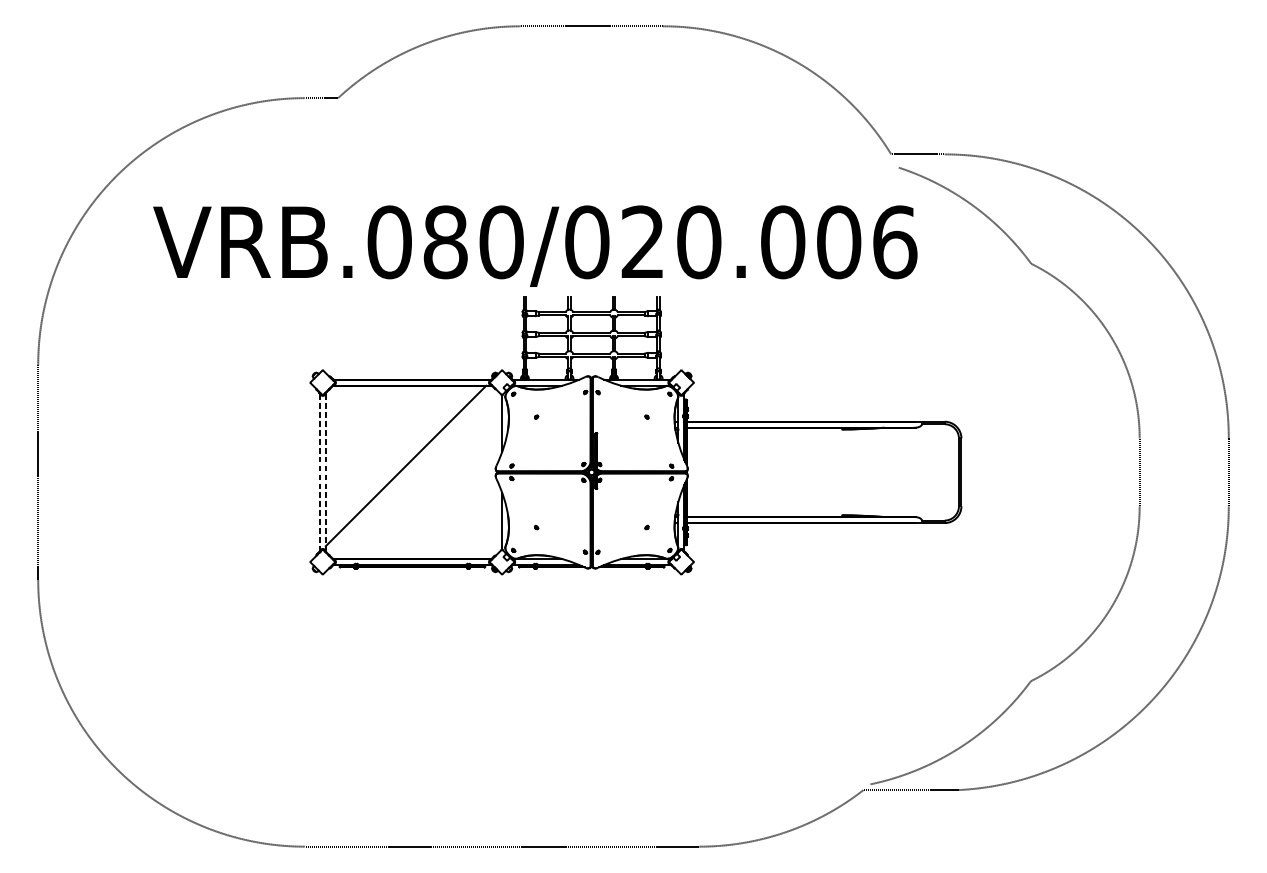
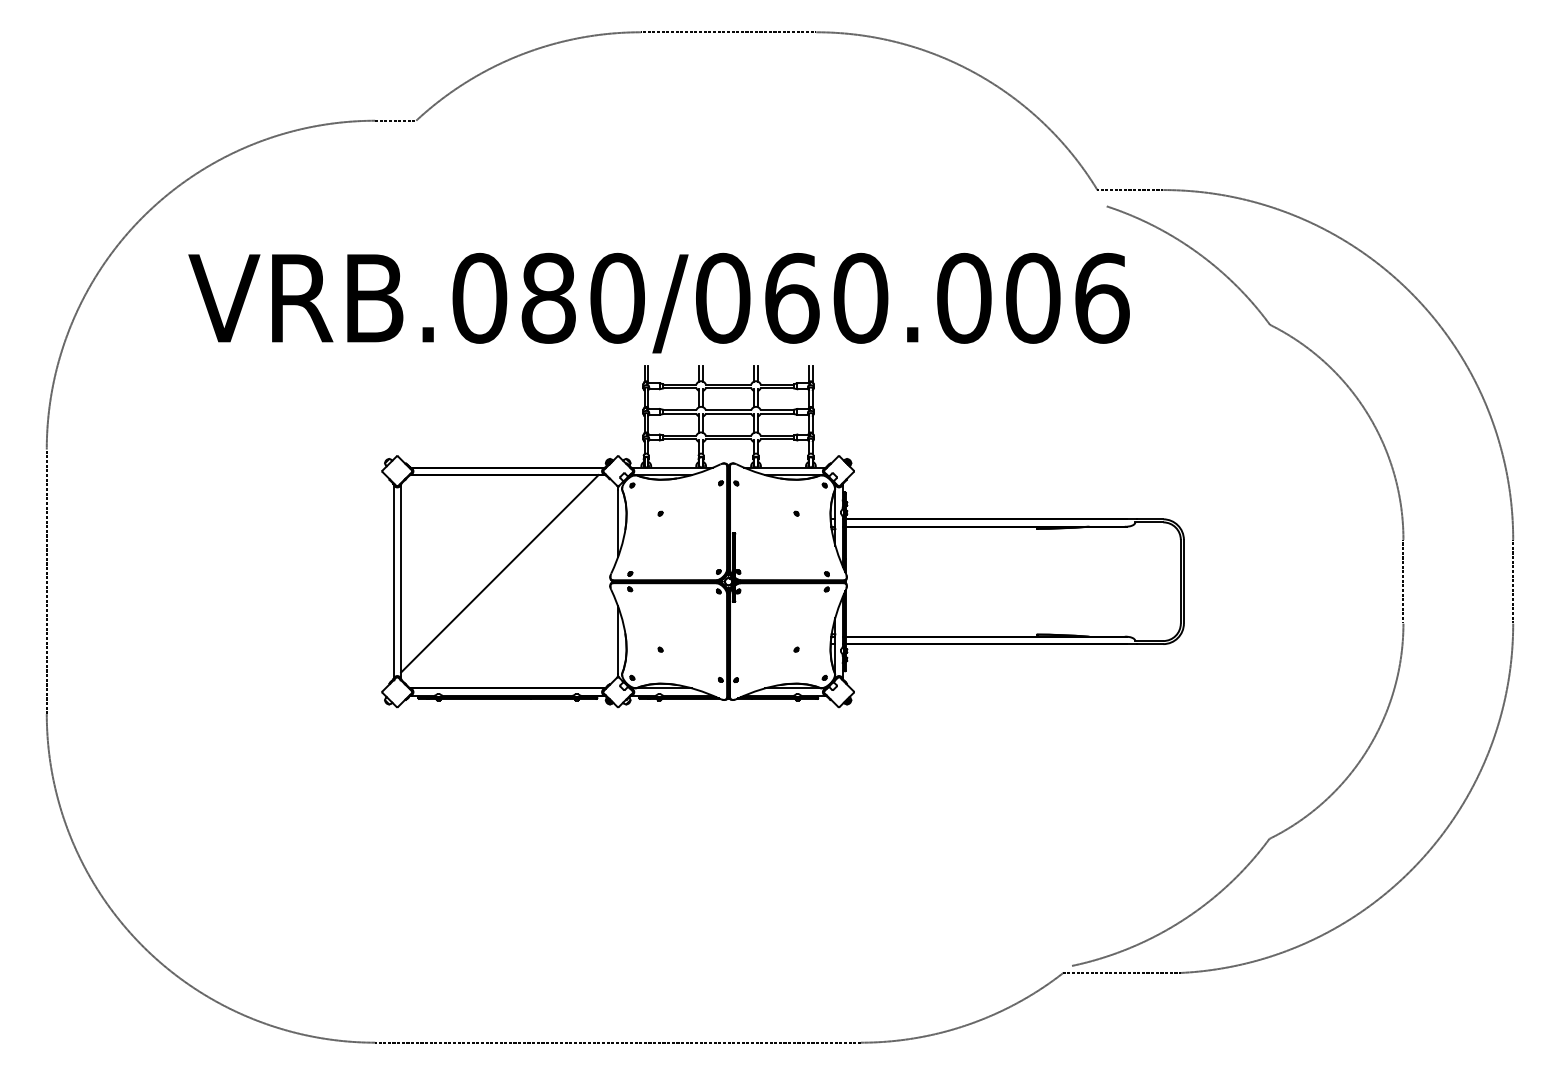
text: (643, 241) -> (792, 297), VRB.080/020.006 -> VRB.080/060.006
line: (319, 473) -> (393, 582), dashed -> solid
line: (326, 473) -> (401, 582), dashed -> solid

